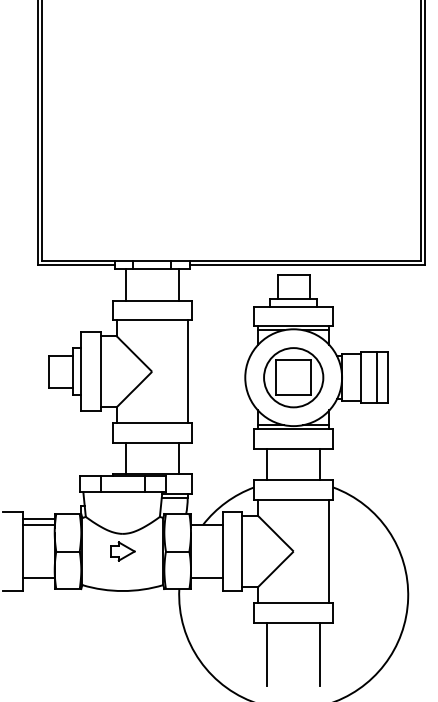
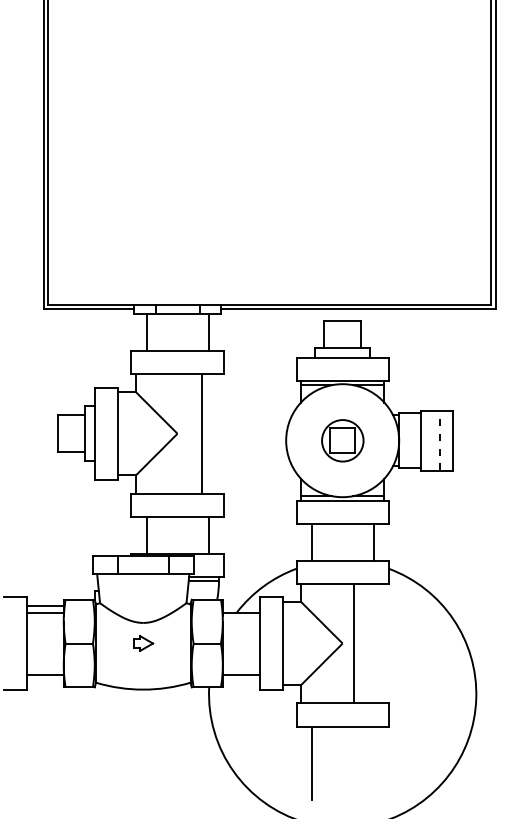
line: (188, 371) -> (202, 433), moved
part: (293, 377) -> (342, 440), size x0.6
line: (376, 377) -> (439, 440), solid -> dashed
part: (123, 551) -> (143, 643), size x0.7
line: (329, 551) -> (354, 643), moved
line: (320, 654) -> (373, 763), removed

